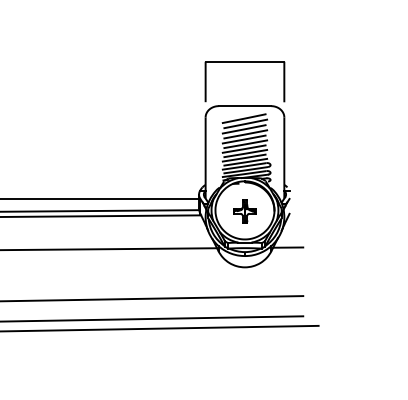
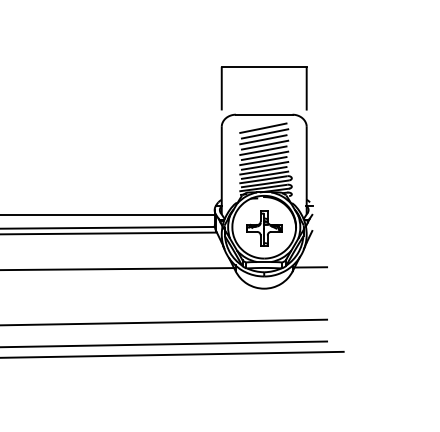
part: (244, 211) -> (263, 228), size x1.43

